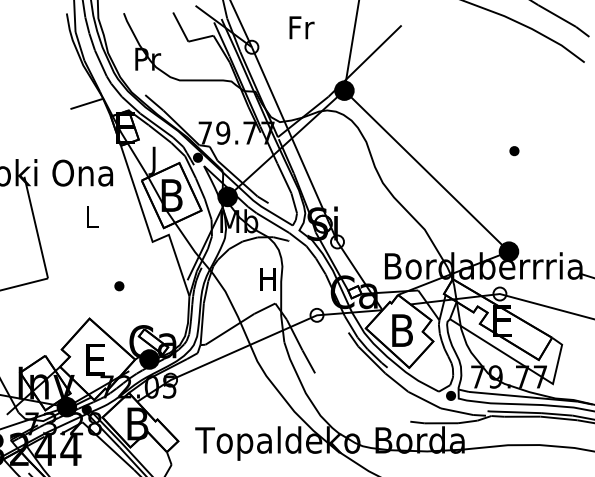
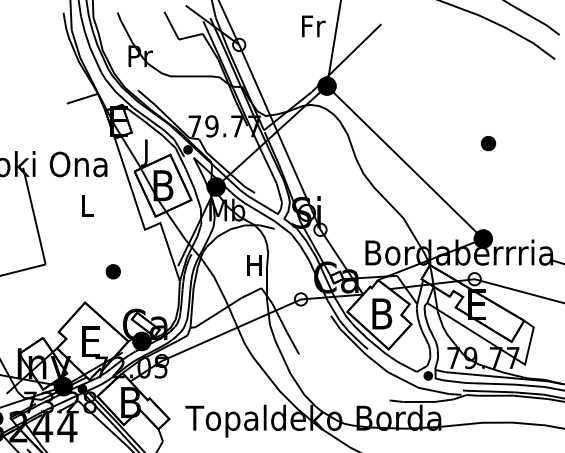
text: (301, 27) -> (313, 26), moved
part: (514, 151) -> (488, 143), size x1.6
part: (119, 285) -> (113, 271), size x1.6

